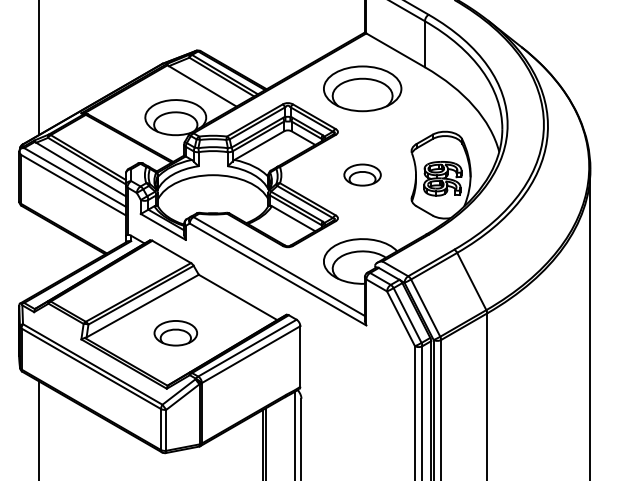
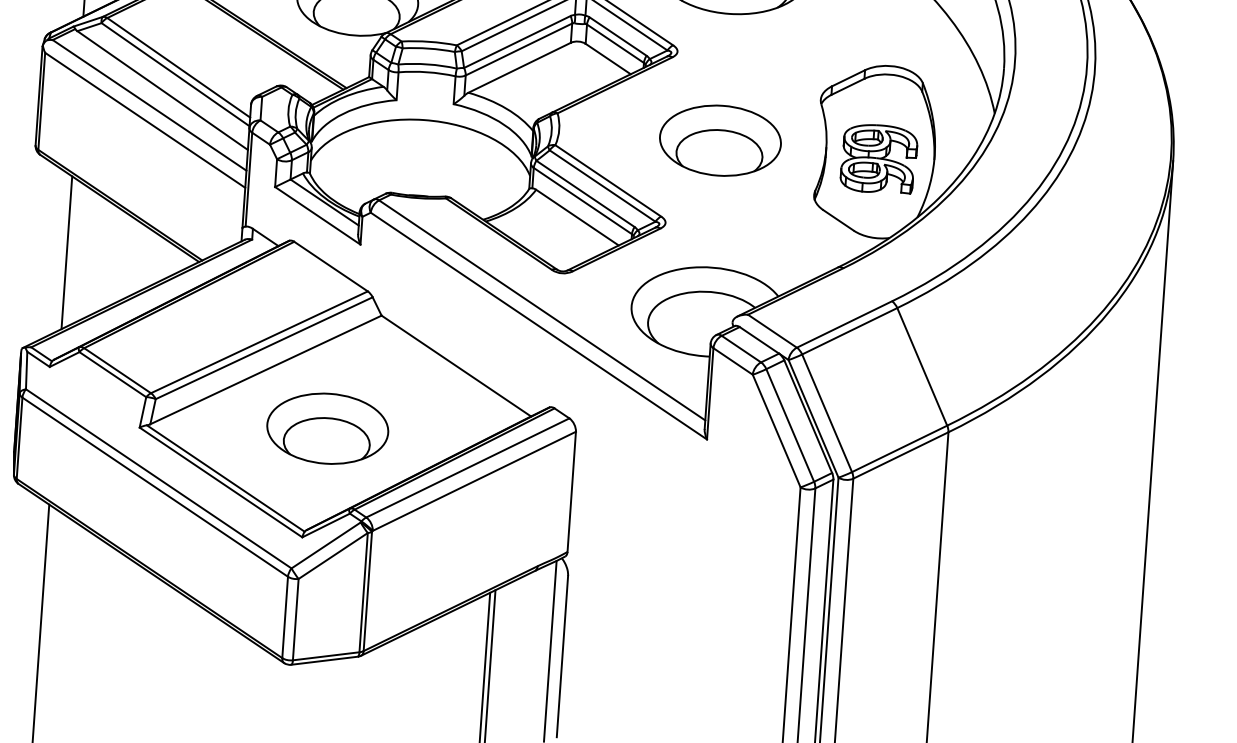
part: (362, 174) -> (720, 139), size x1.67
line: (38, 253) -> (66, 251), added
part: (175, 332) -> (327, 426), size x1.43

